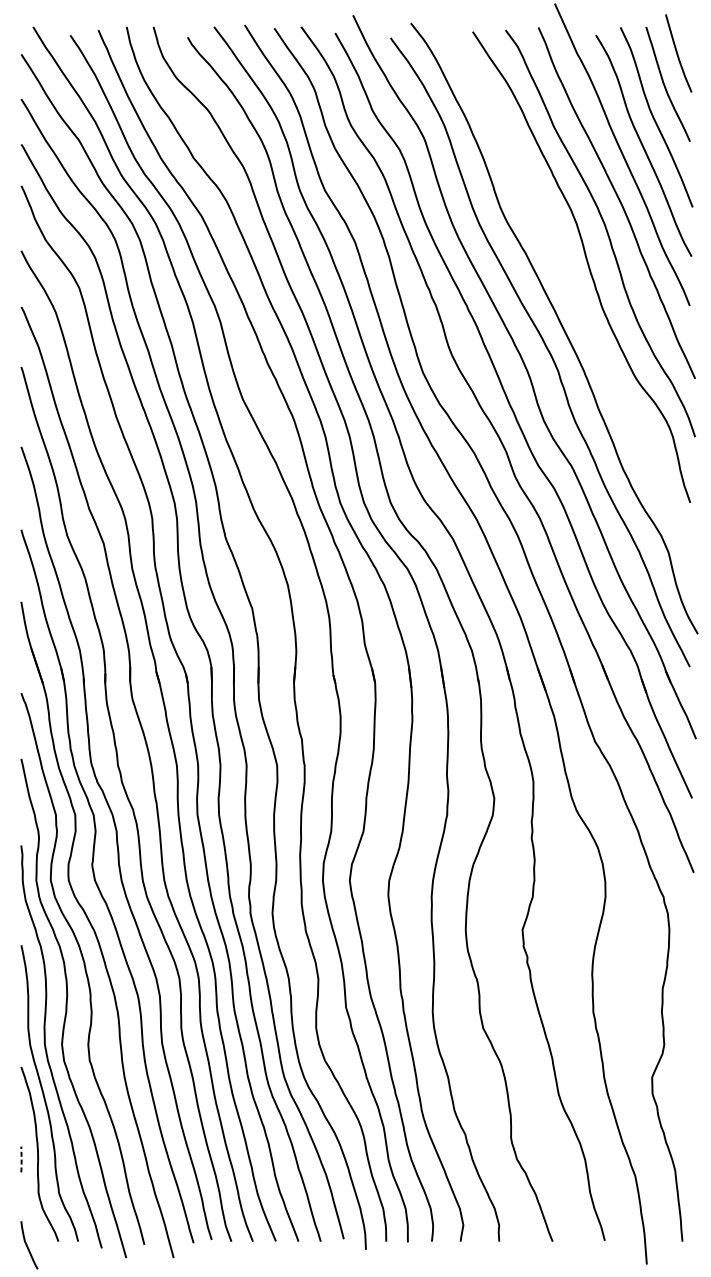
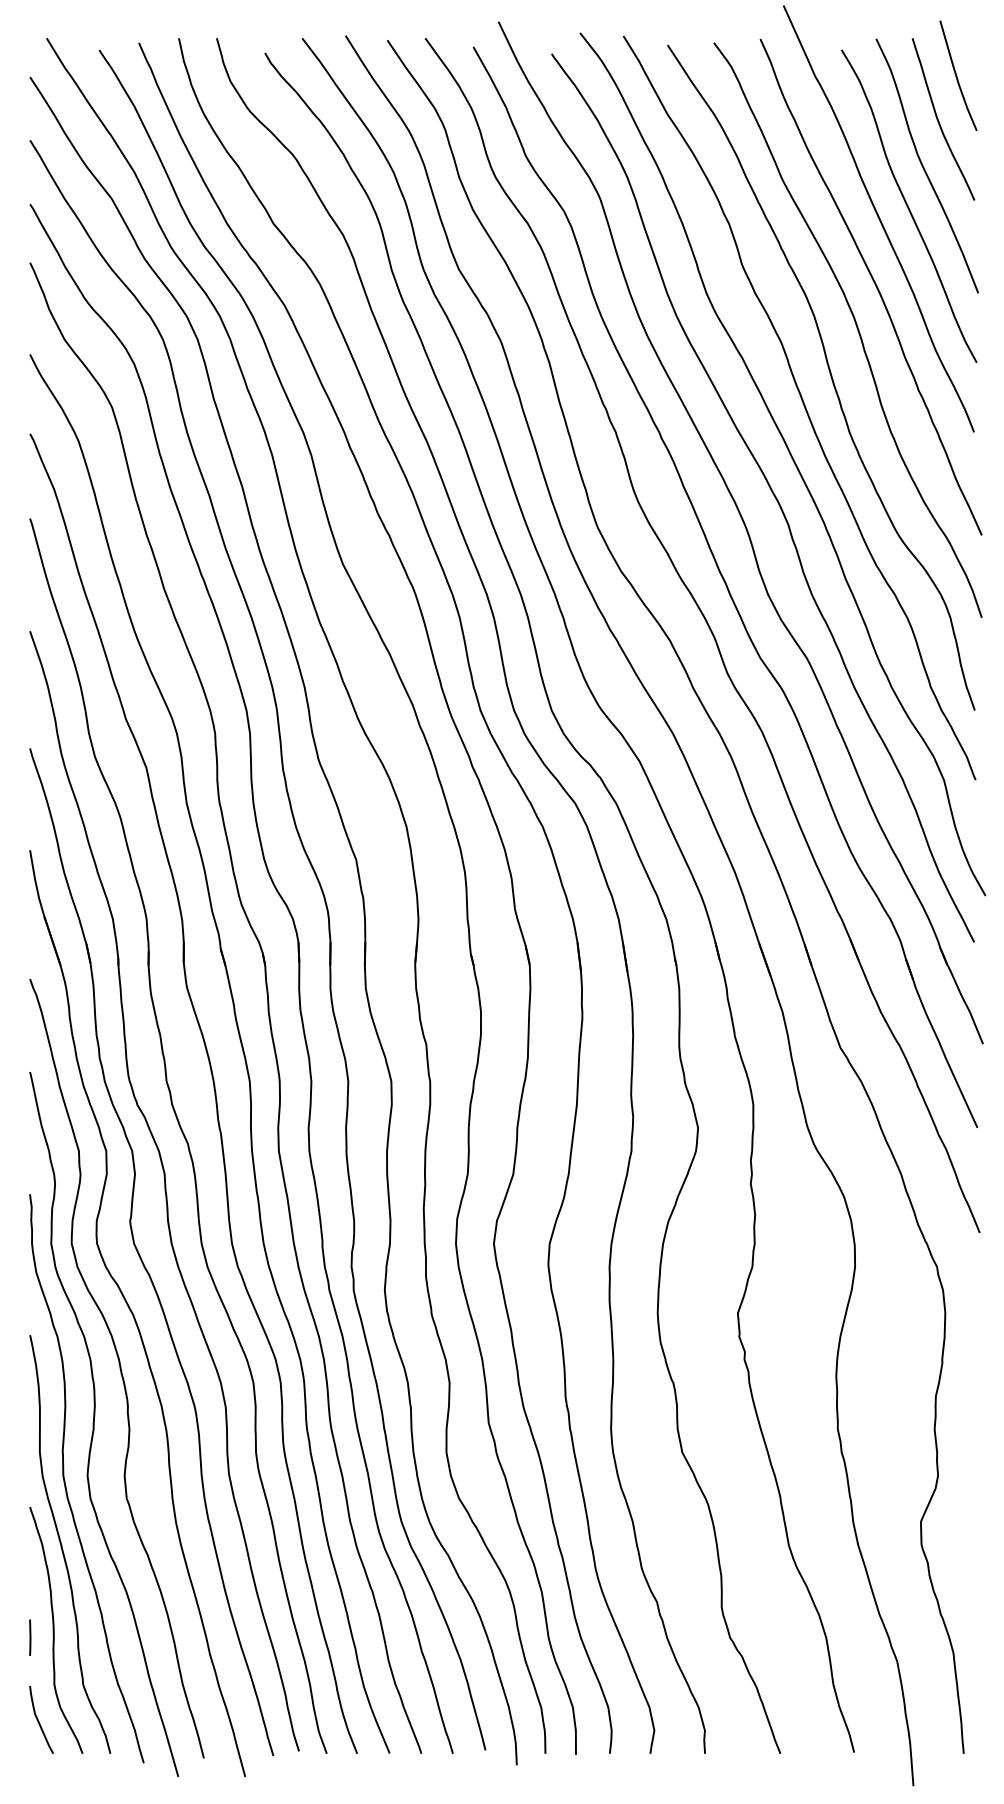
curve: (568, 287) -> (803, 406), added
line: (21, 1159) -> (30, 1637), dashed -> solid
curve: (28, 1246) -> (39, 1721), moved

